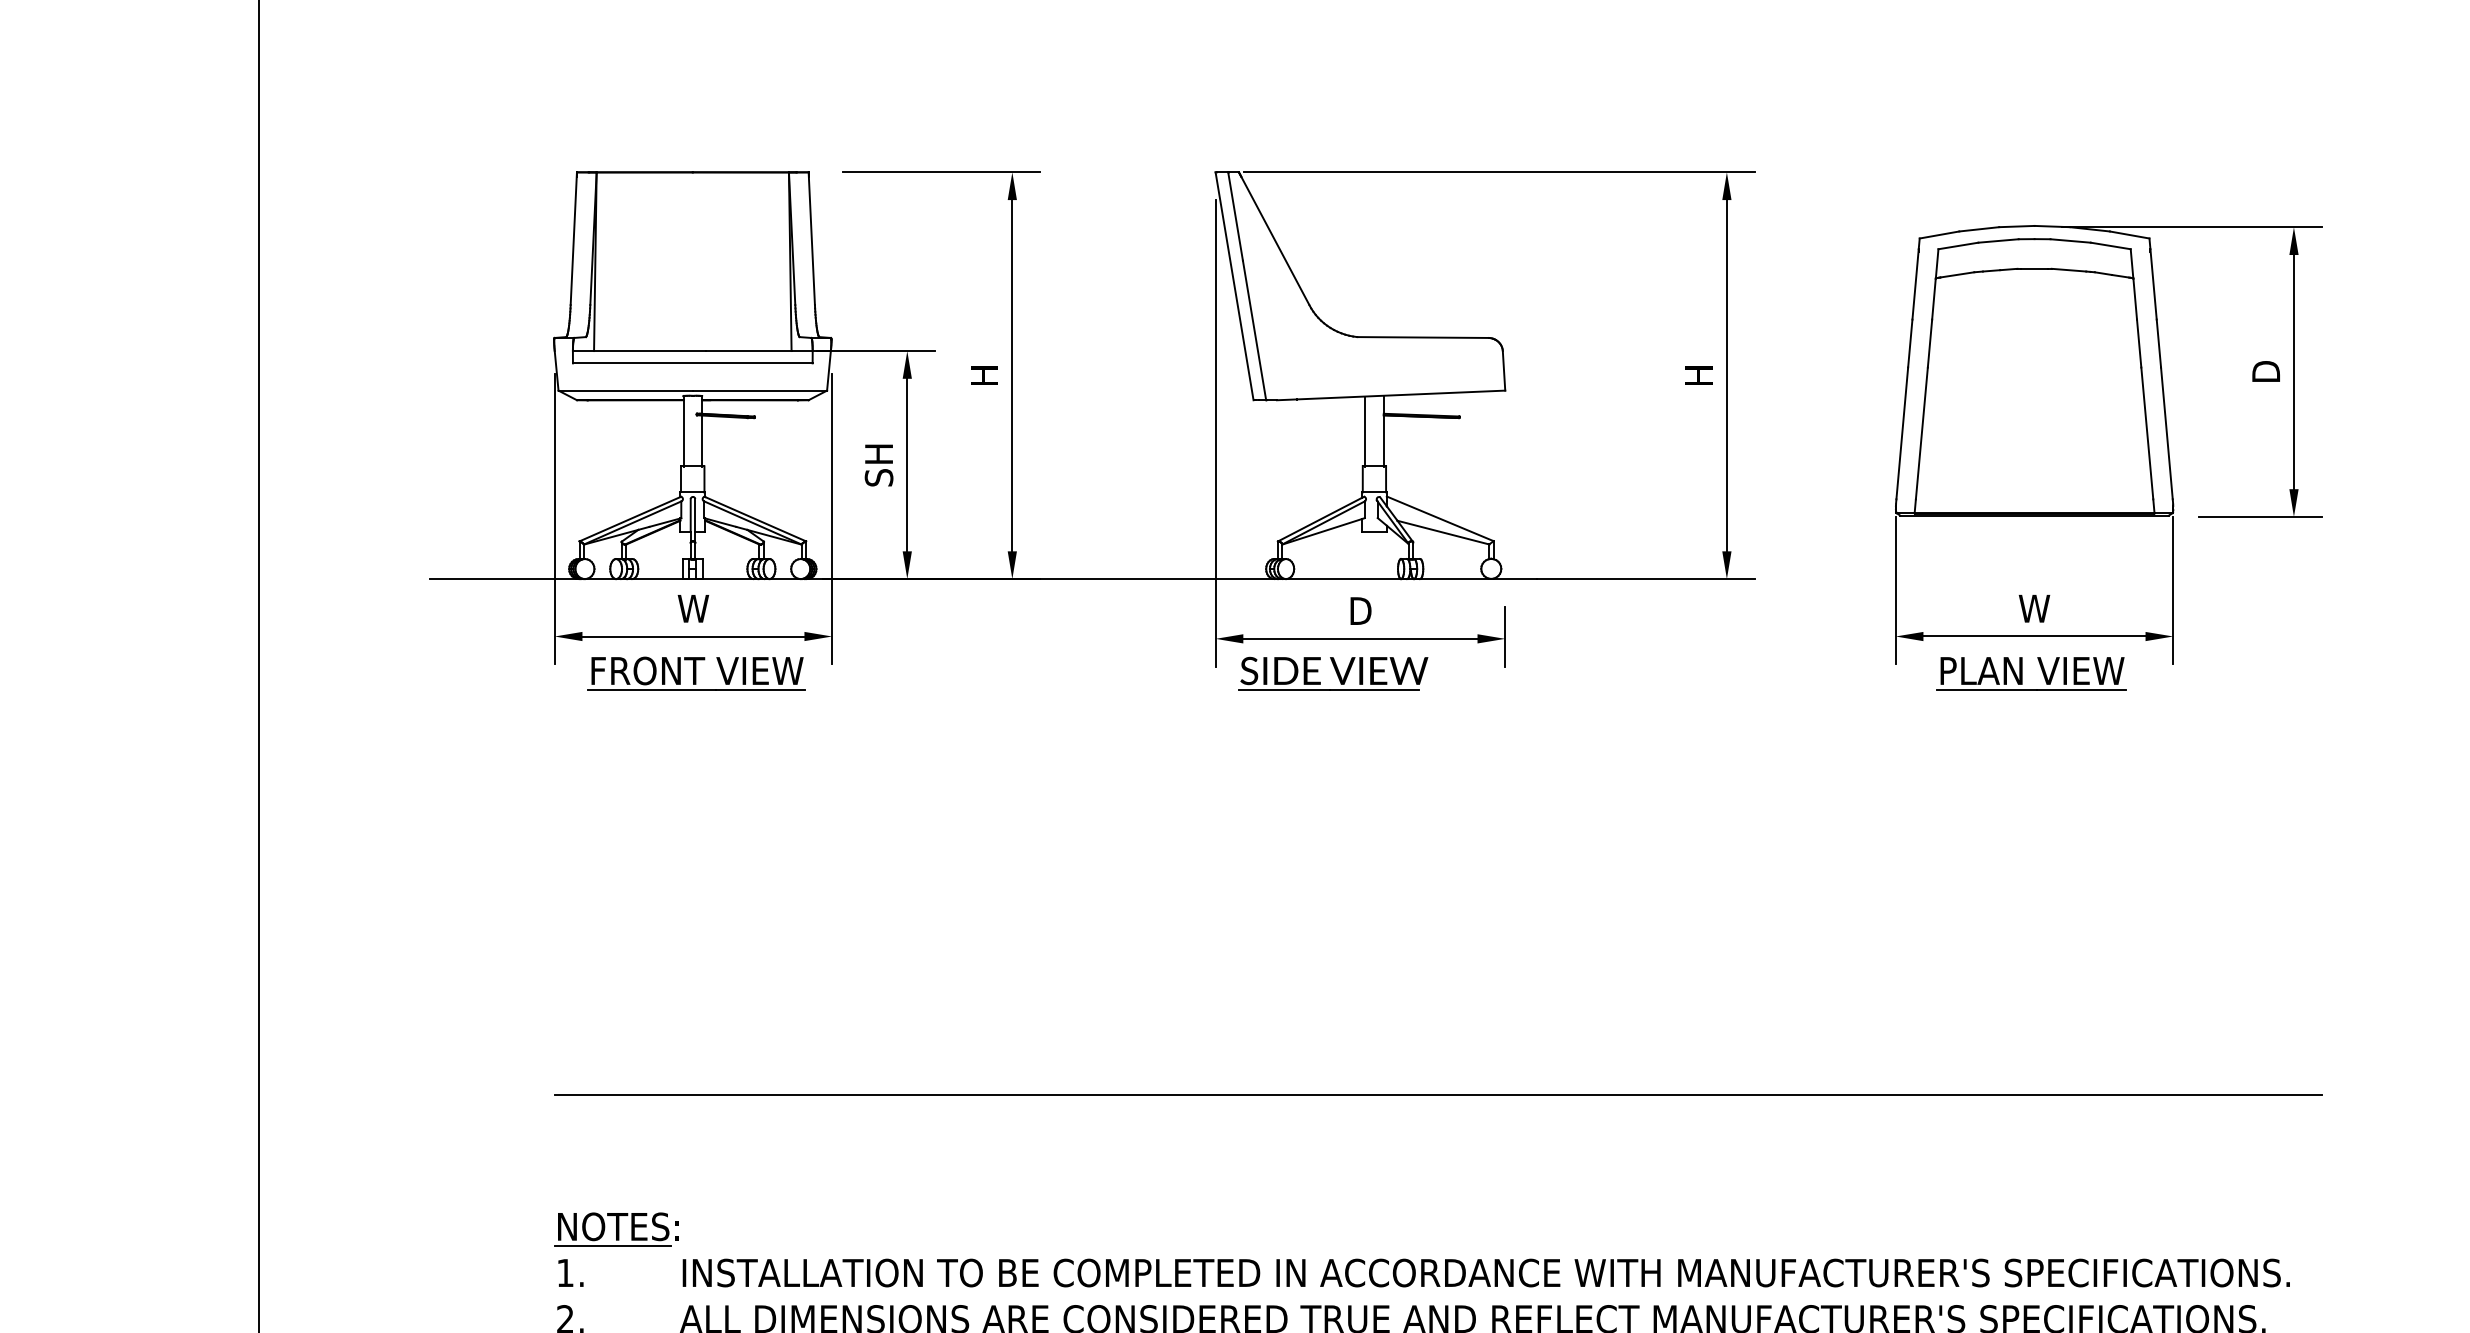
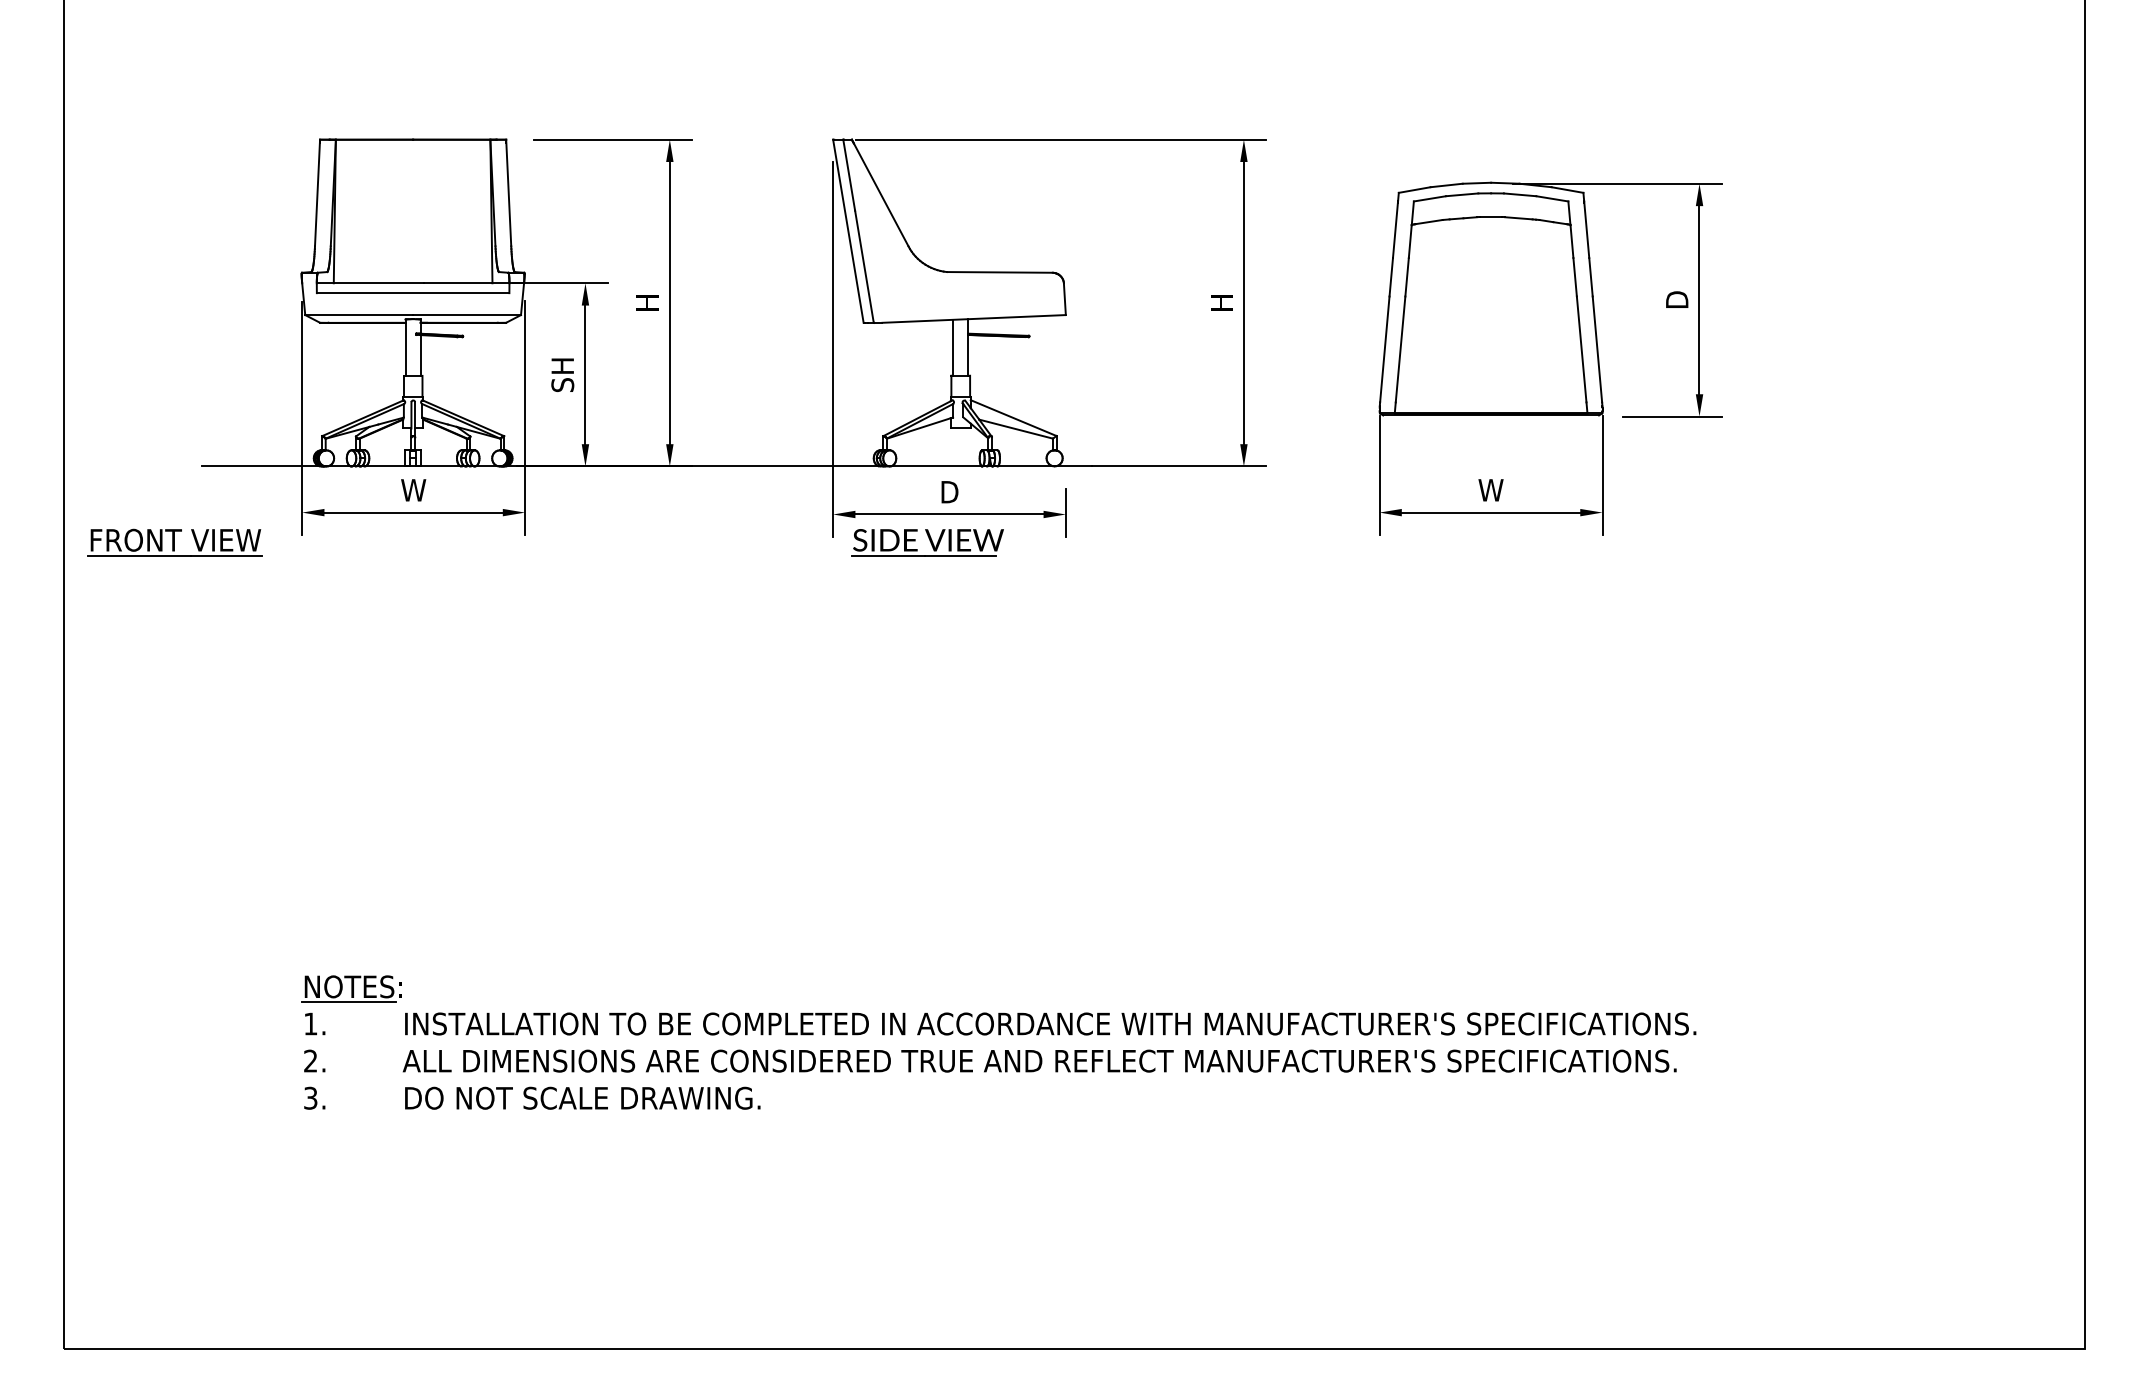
part: (695, 673) -> (174, 542), moved
part: (2022, 673) -> (1481, 542), removed
line: (1437, 1094) -> (1011, 880), removed

